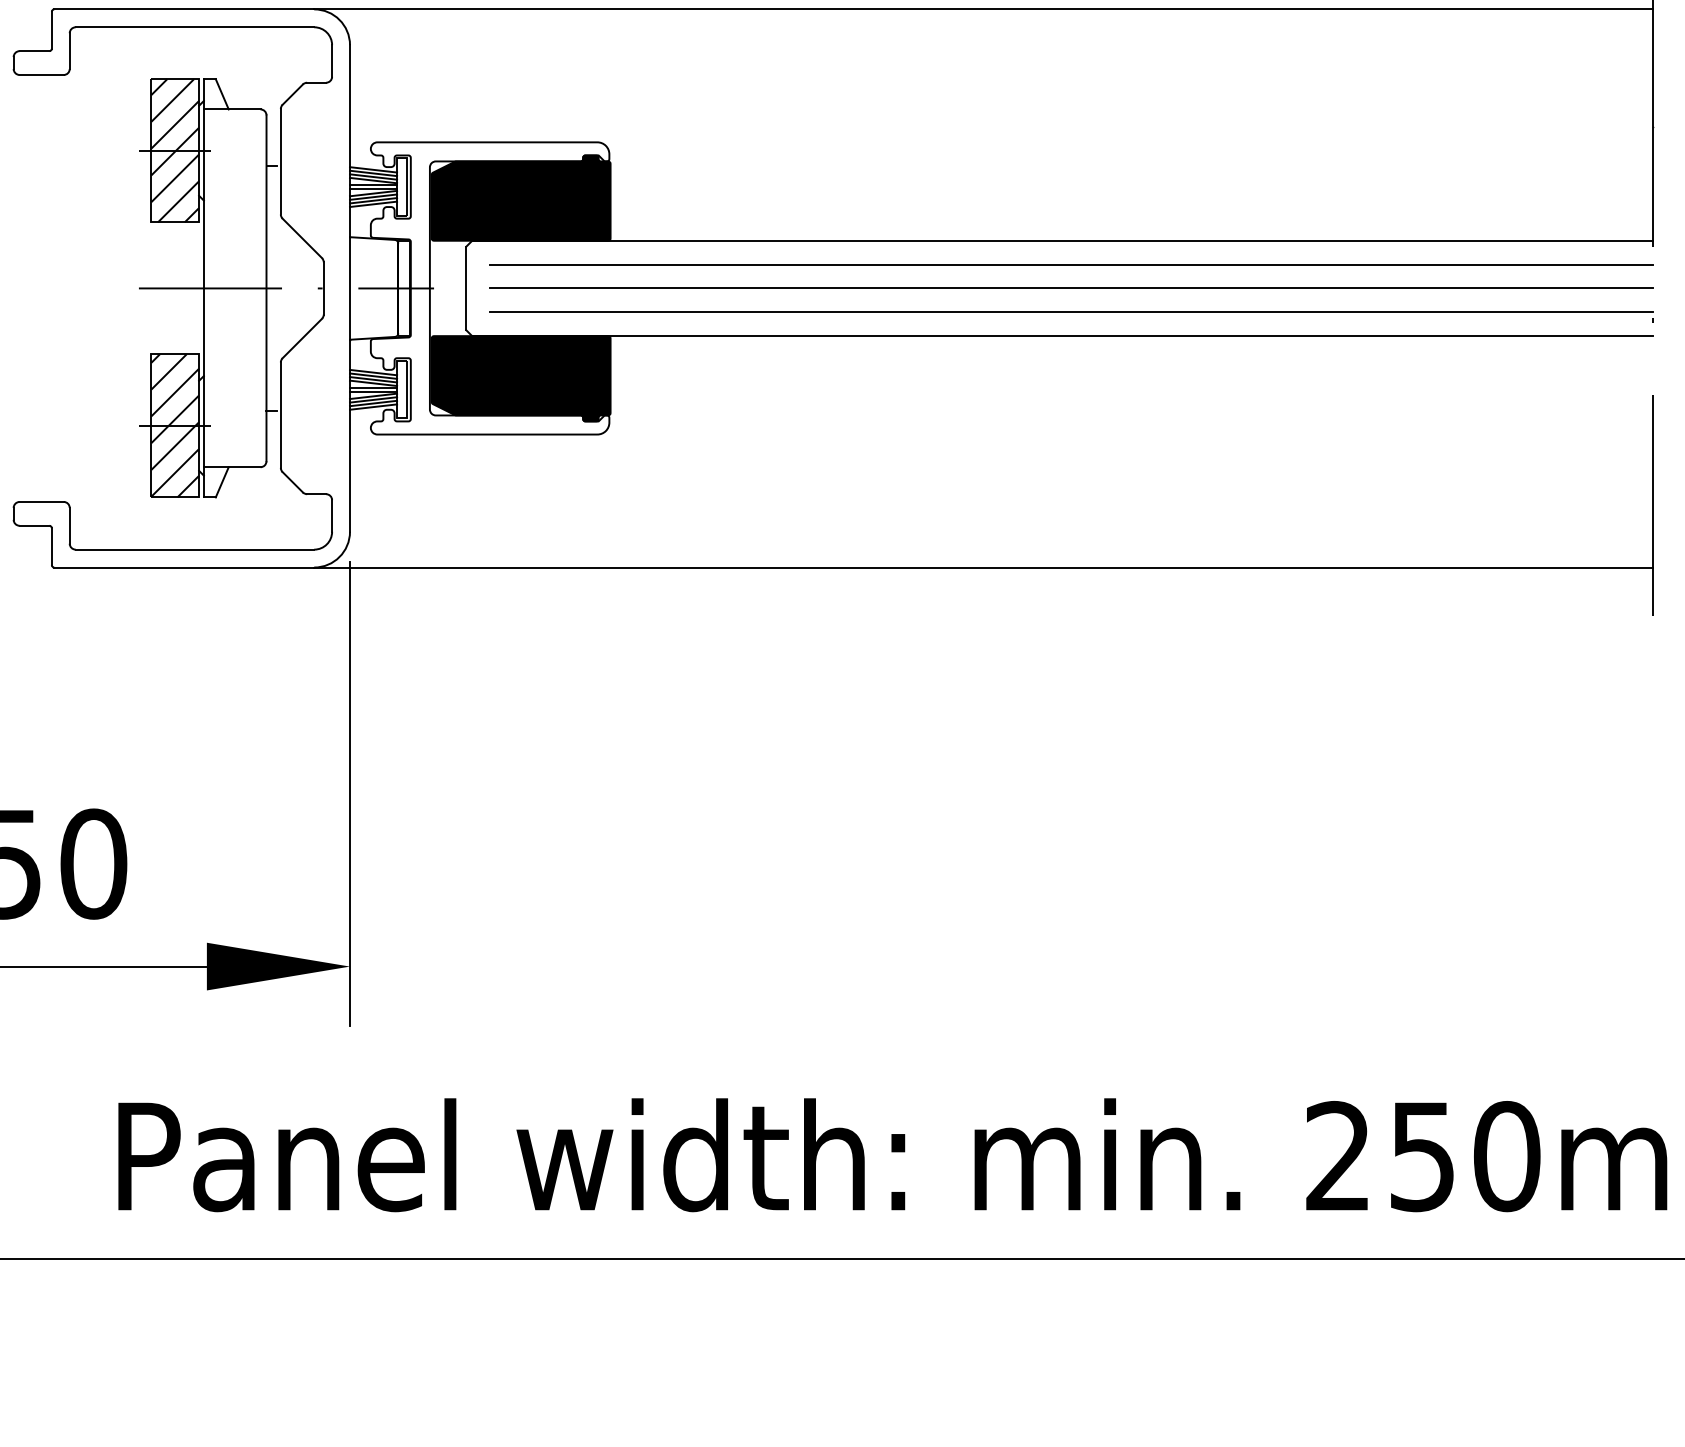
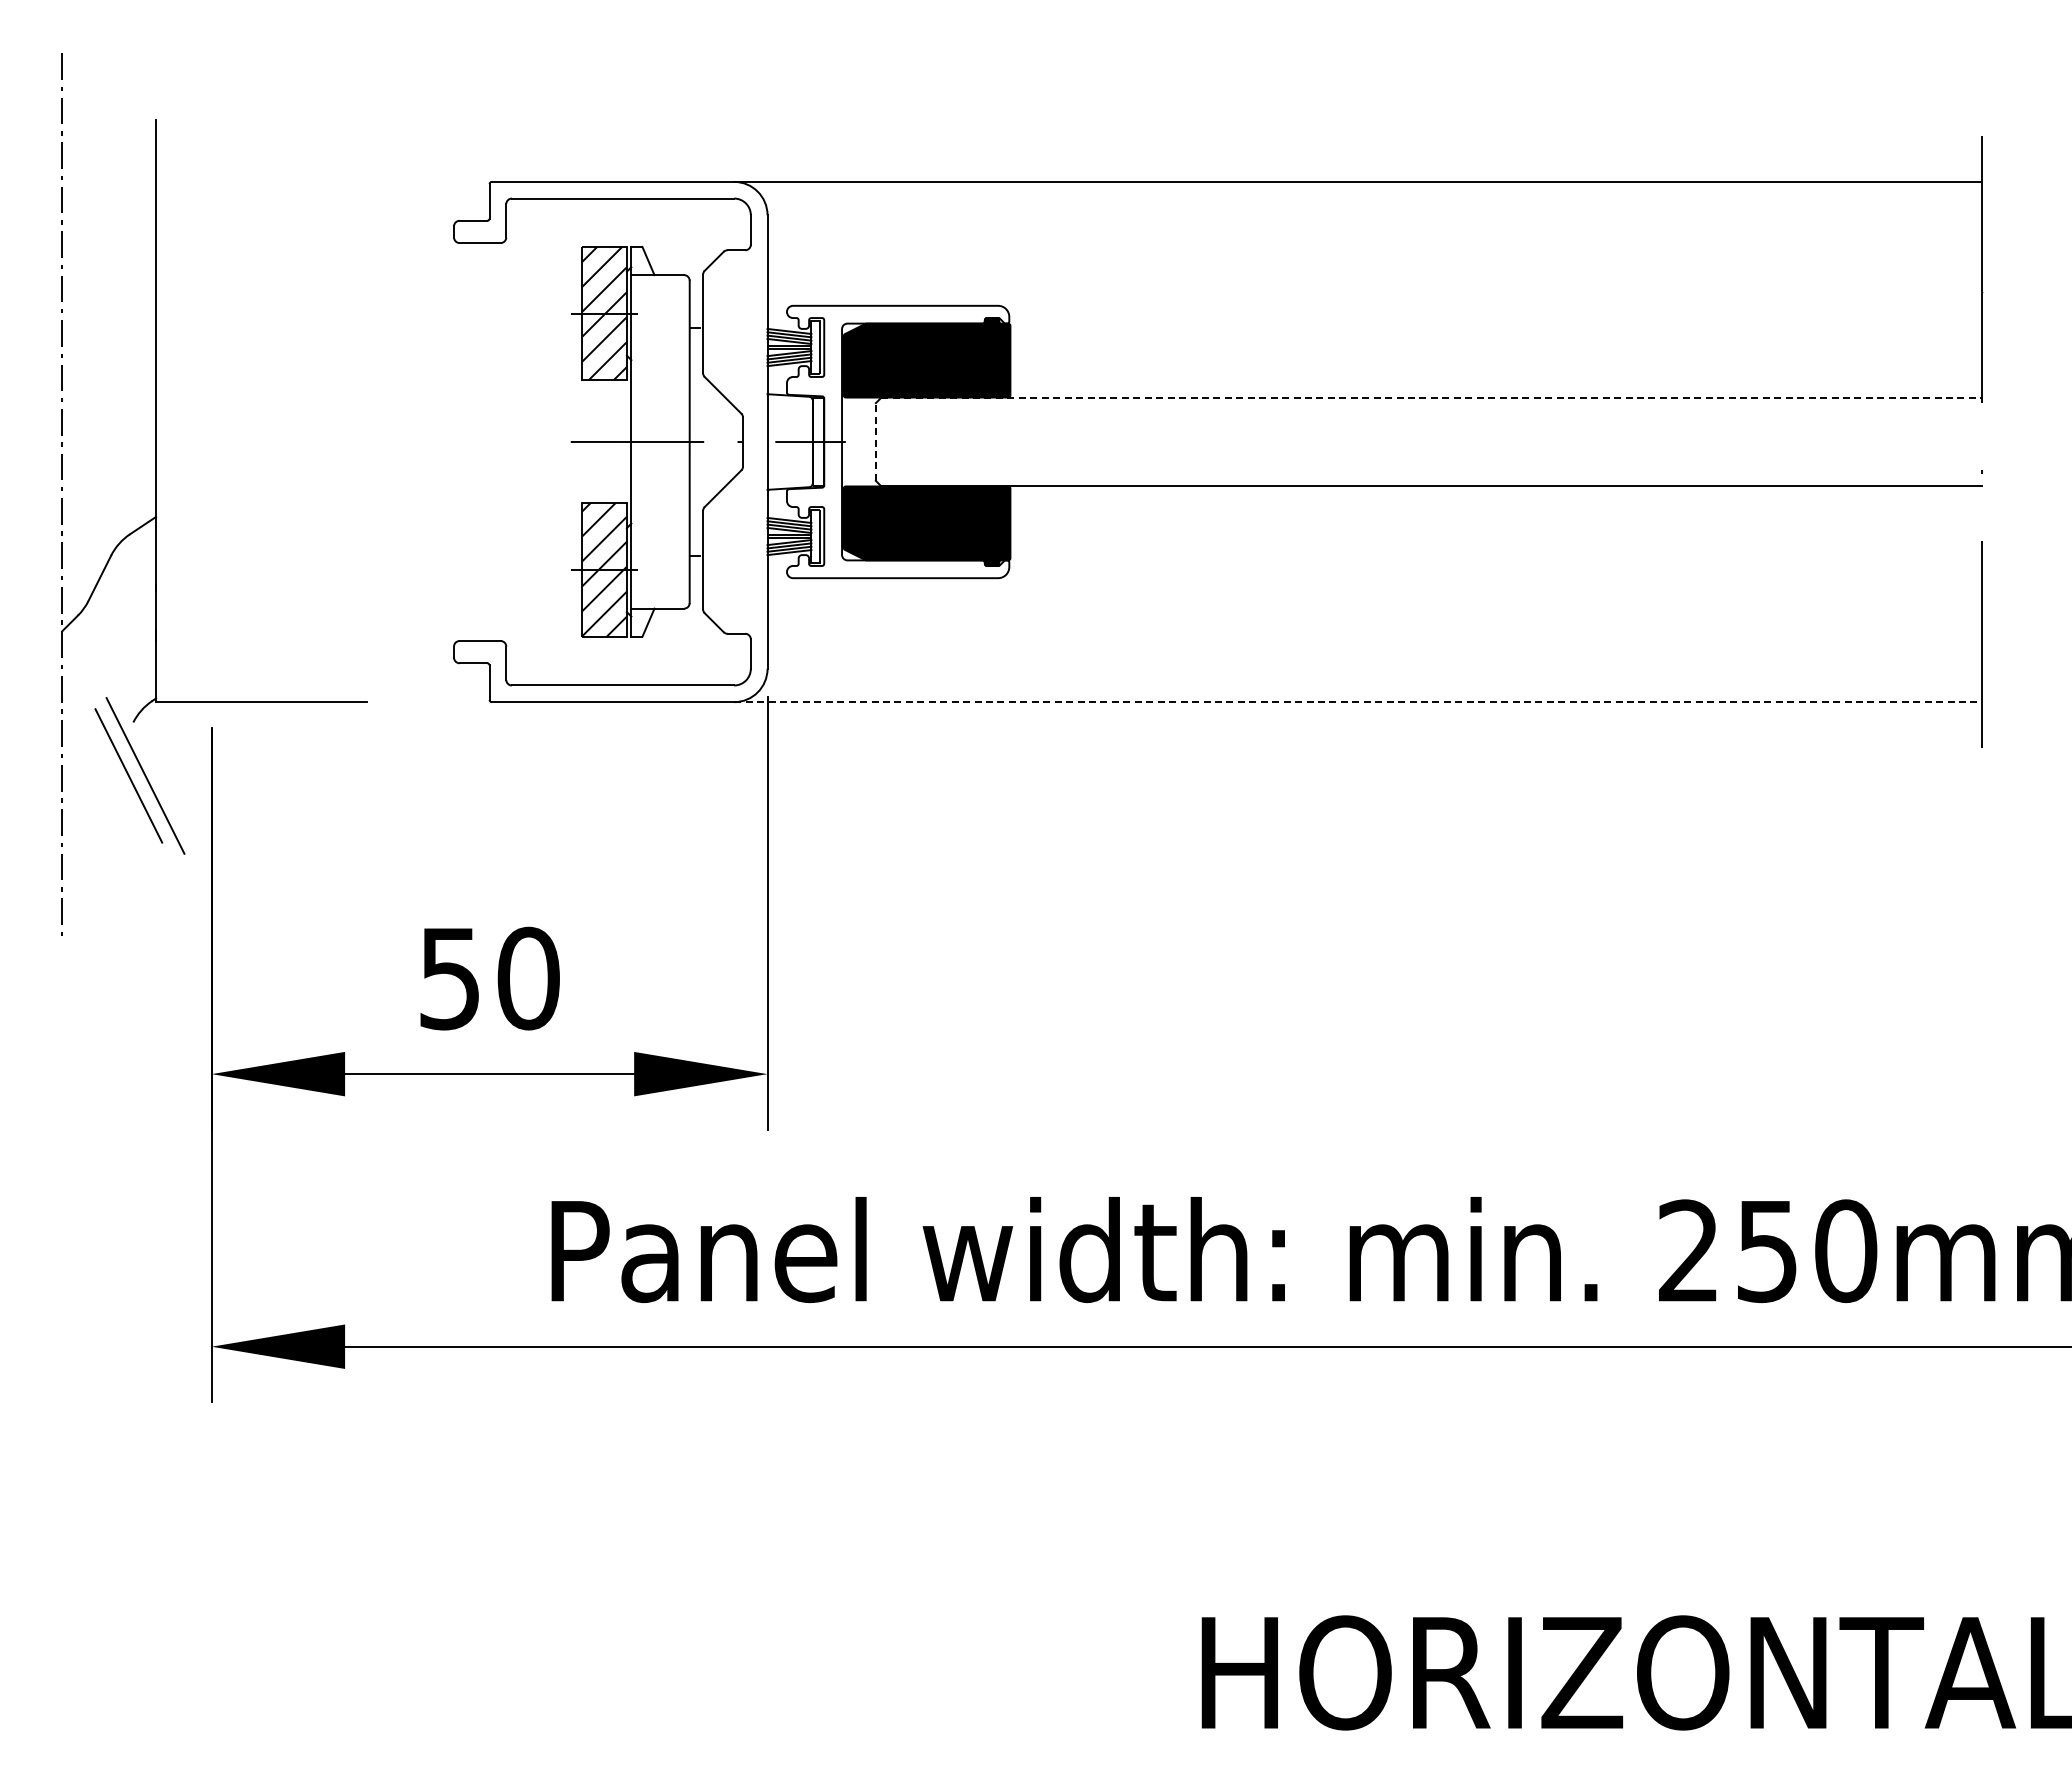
line: (1063, 240) -> (1432, 397), solid -> dashed
line: (1071, 264) -> (1440, 419), removed
line: (465, 288) -> (875, 442), solid -> dashed
line: (1071, 288) -> (1440, 442), removed
line: (1071, 312) -> (1440, 464), removed
line: (983, 567) -> (1358, 702), solid -> dashed

